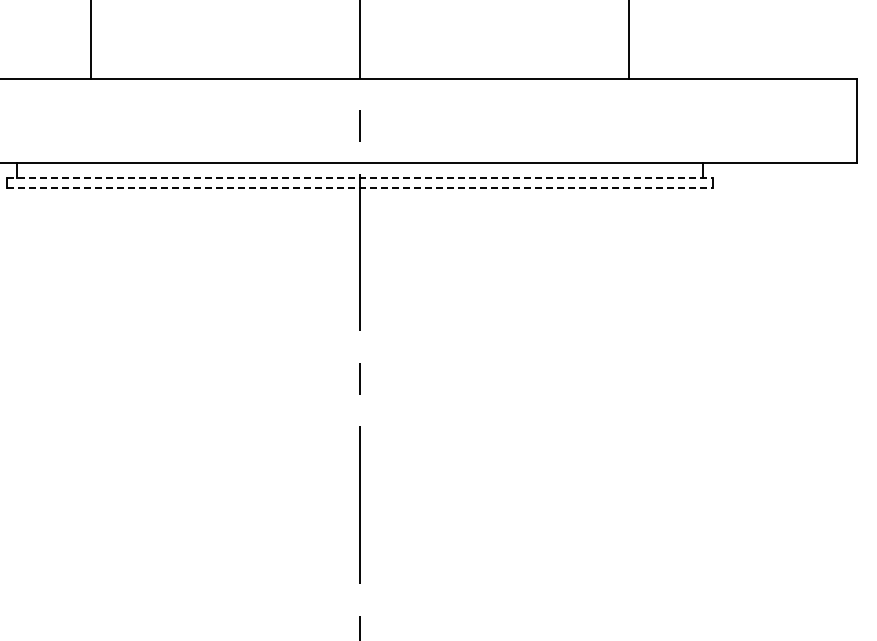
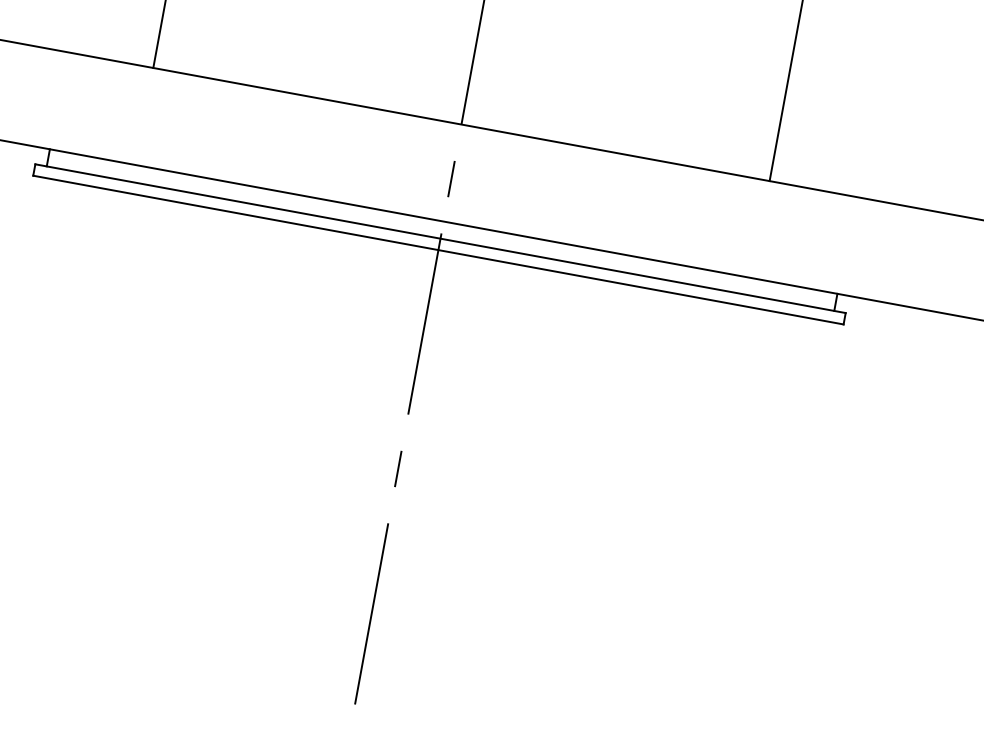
line: (360, 178) -> (441, 239), dashed -> solid
line: (360, 188) -> (438, 250), dashed -> solid

